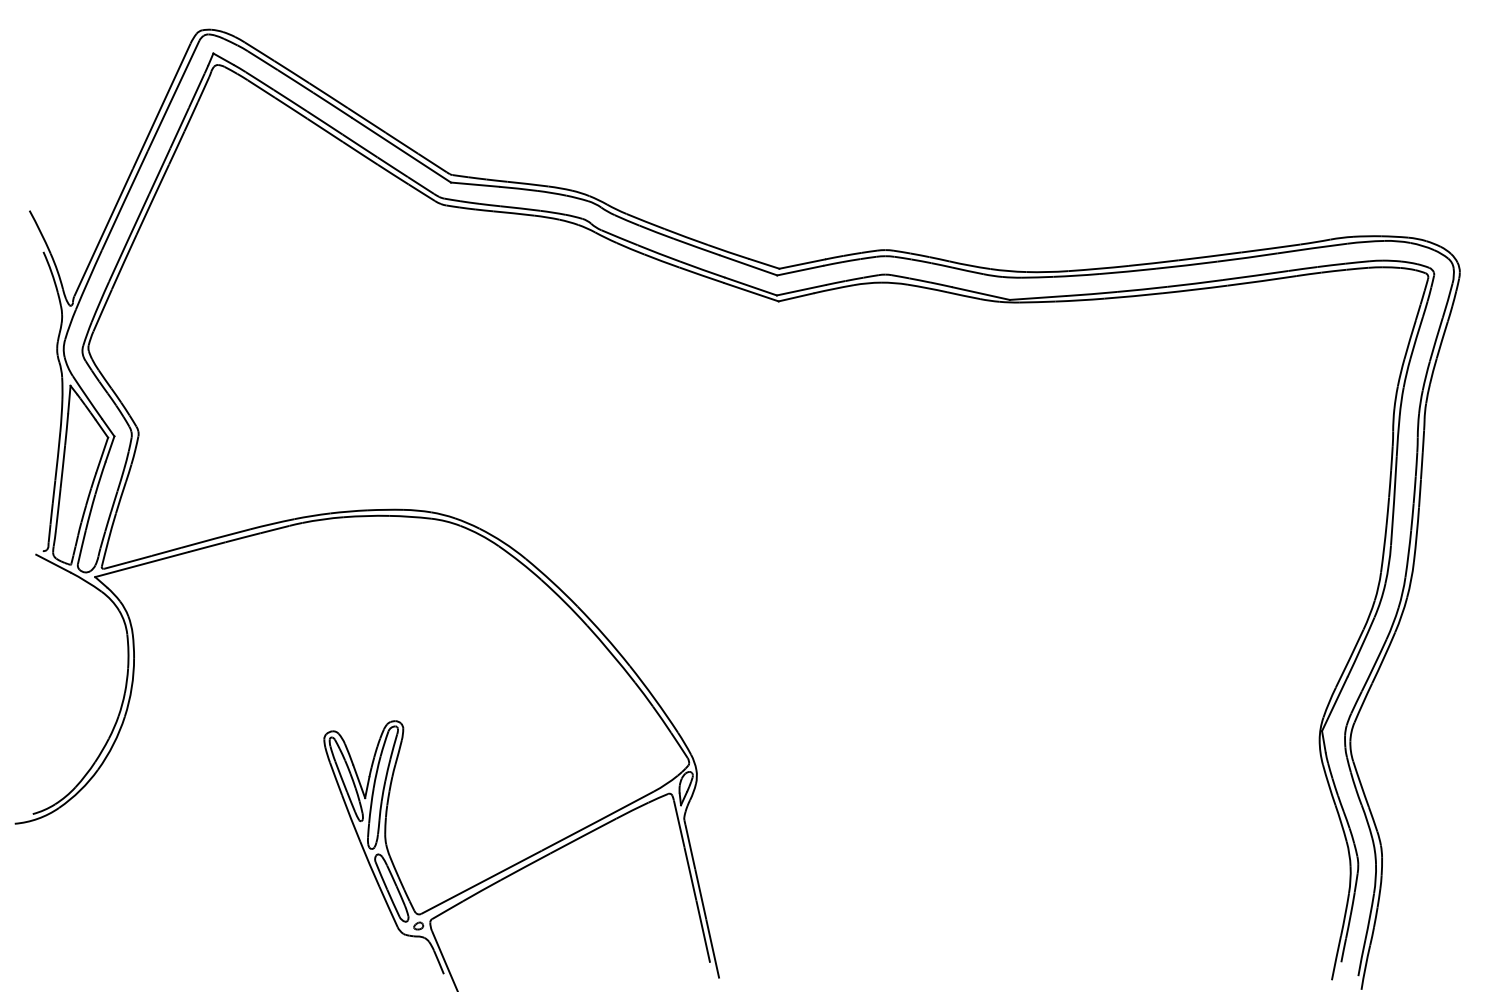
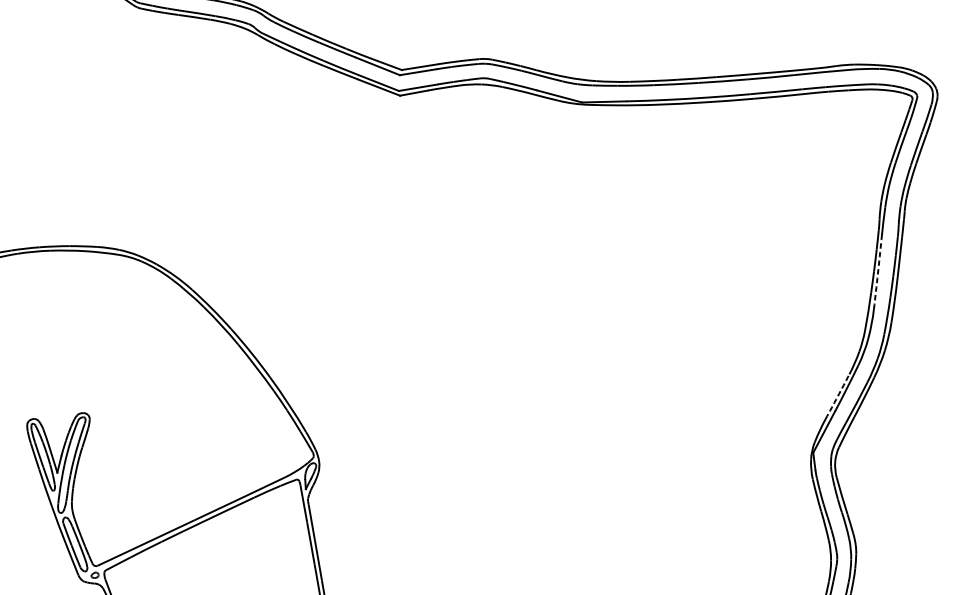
arc: (1394, 501) -> (878, 274), solid -> dashed
arc: (1349, 658) -> (837, 396), solid -> dashed

